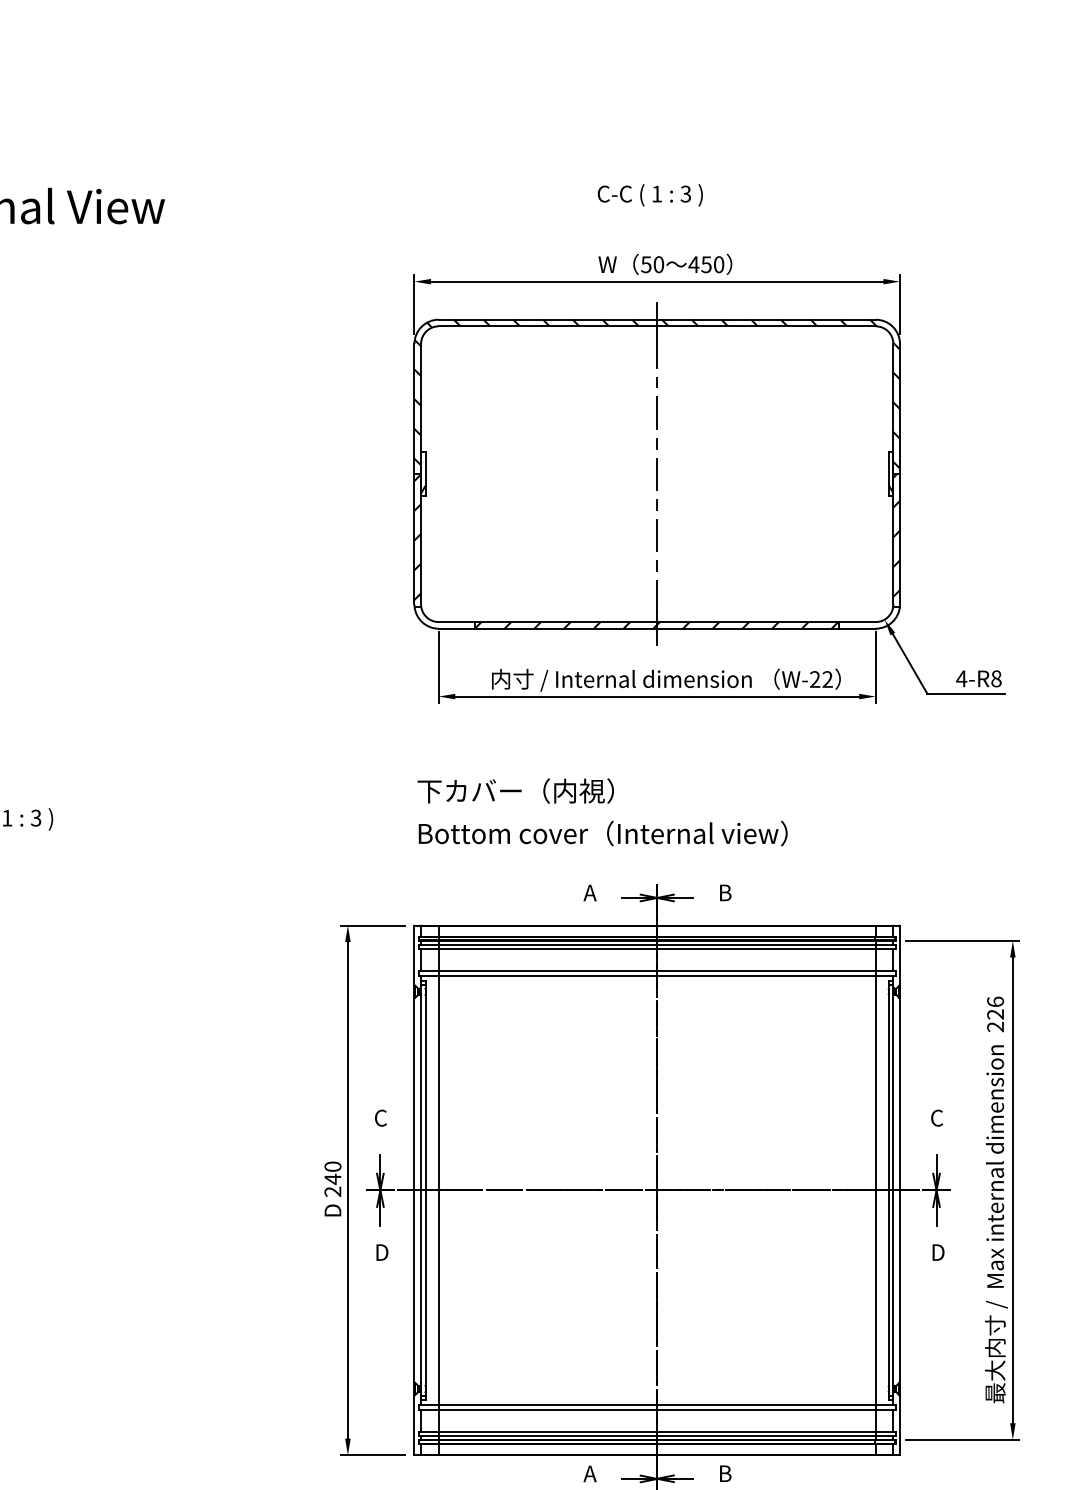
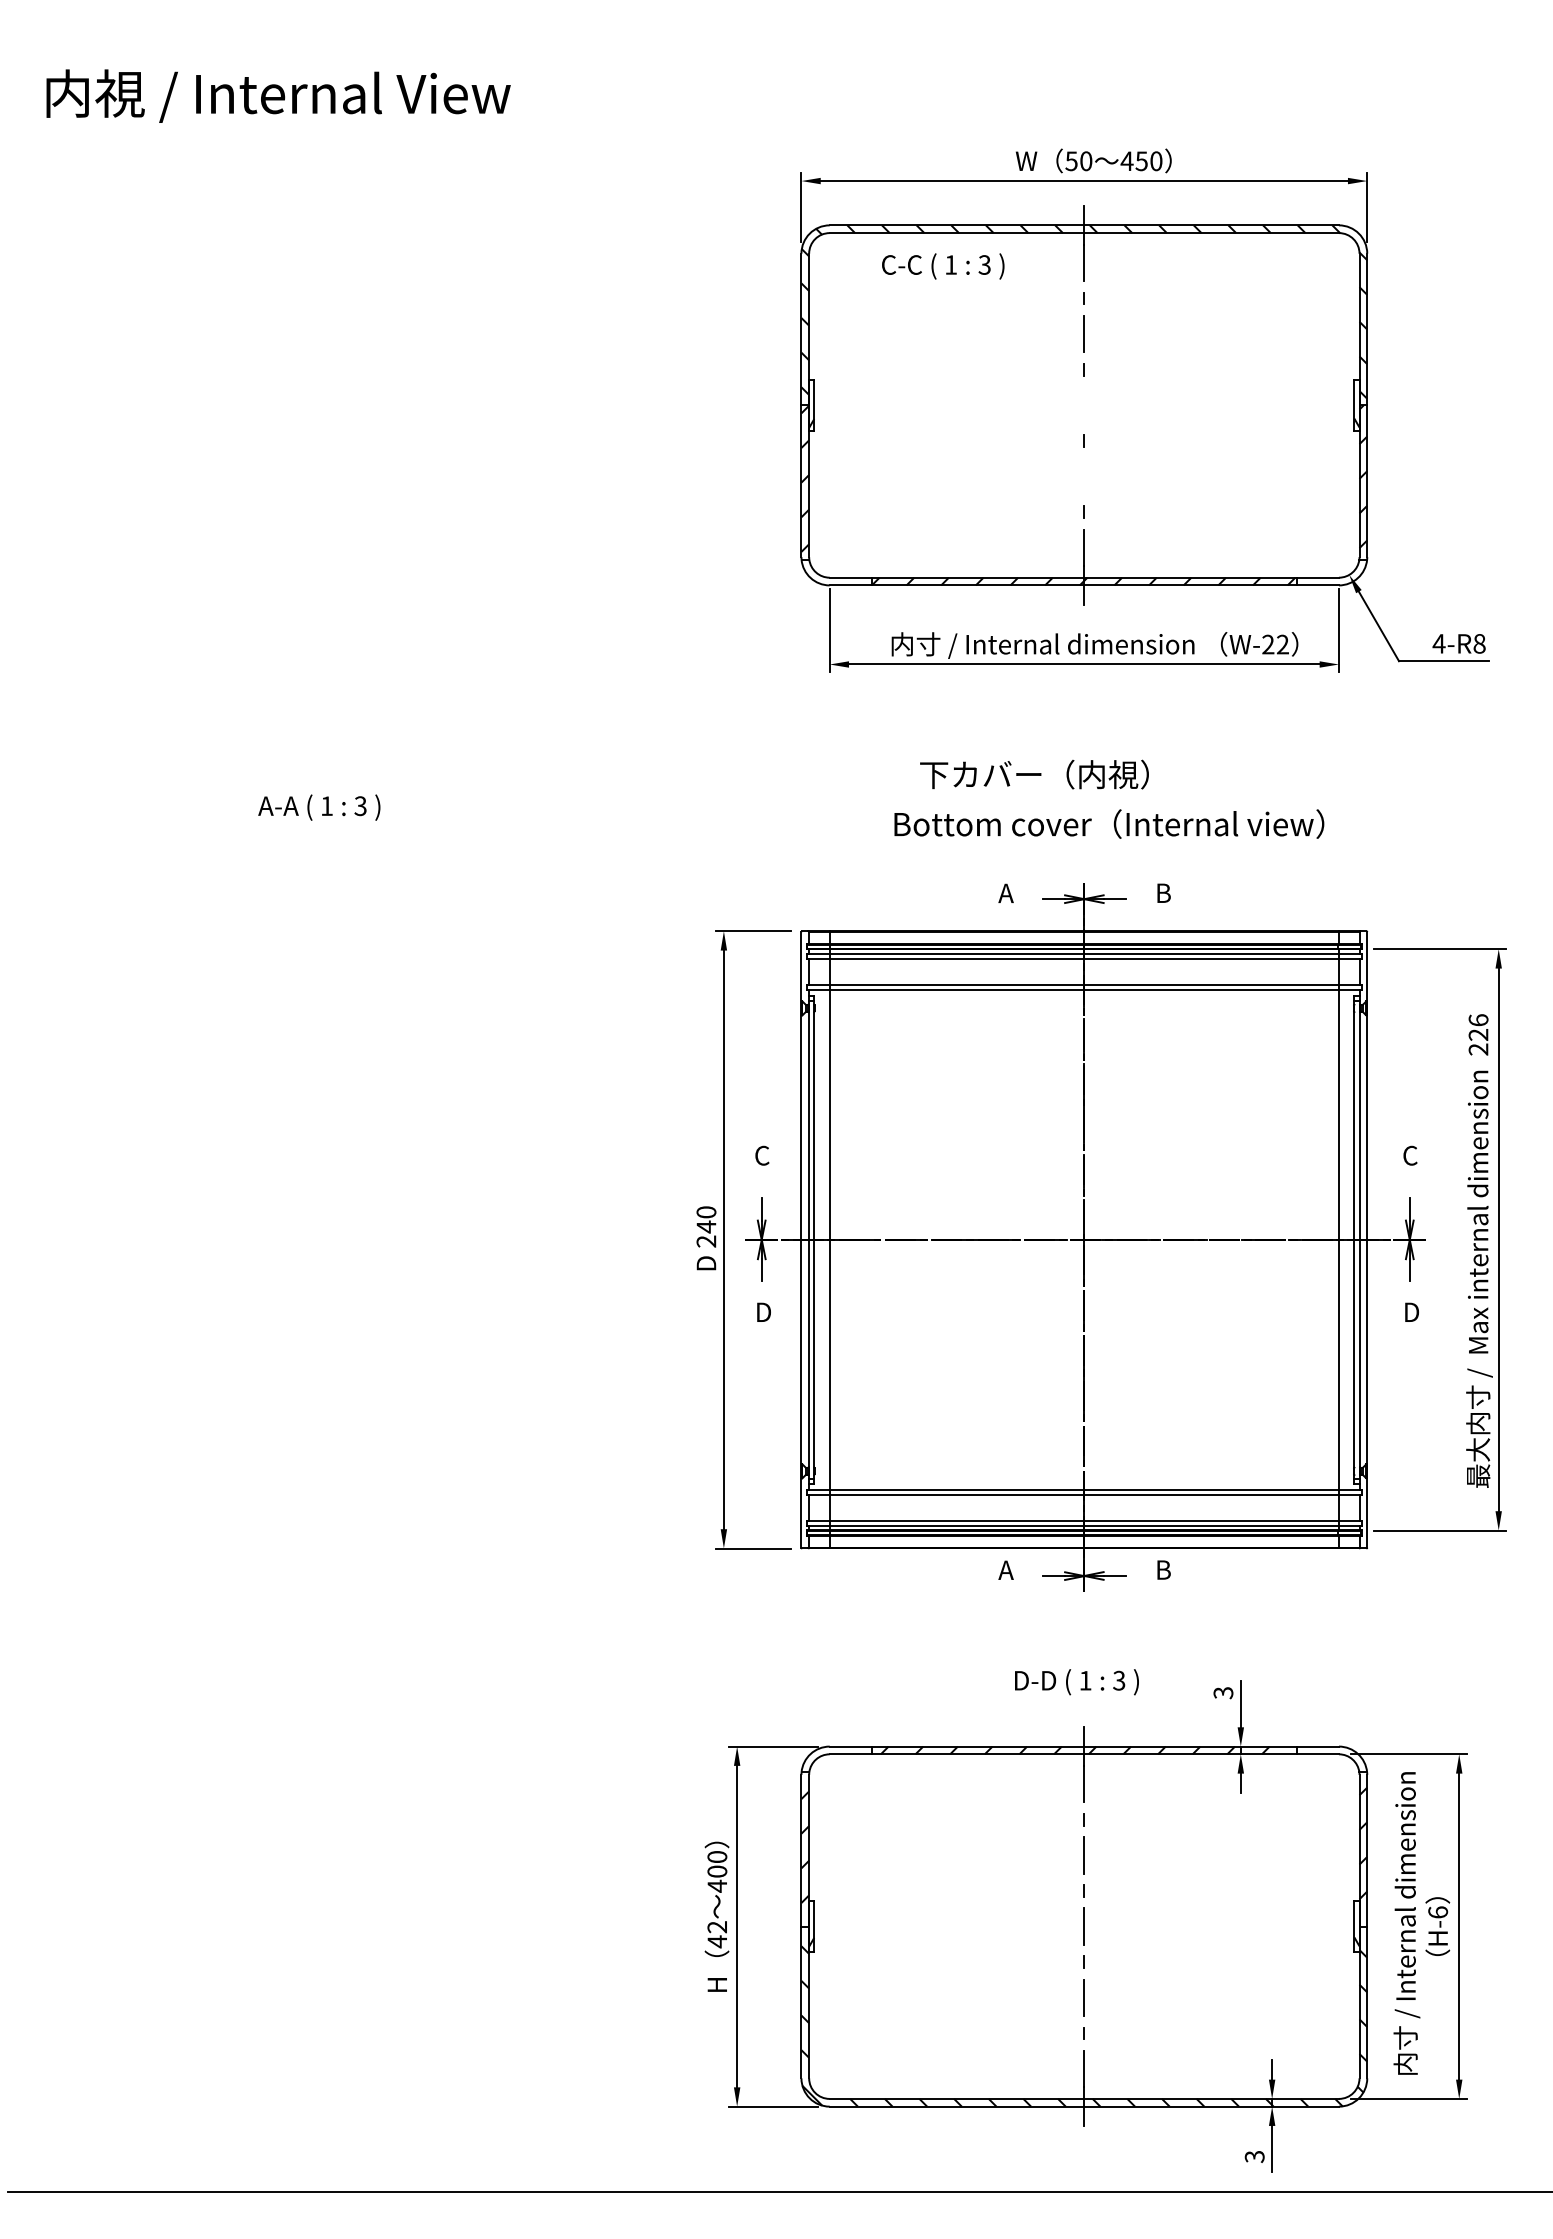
text: (650, 195) -> (943, 266), moved
line: (657, 474) -> (1084, 405), removed
line: (657, 535) -> (1084, 476), removed
text: (515, 790) -> (1034, 774), moved
text: (603, 833) -> (1109, 823), moved

